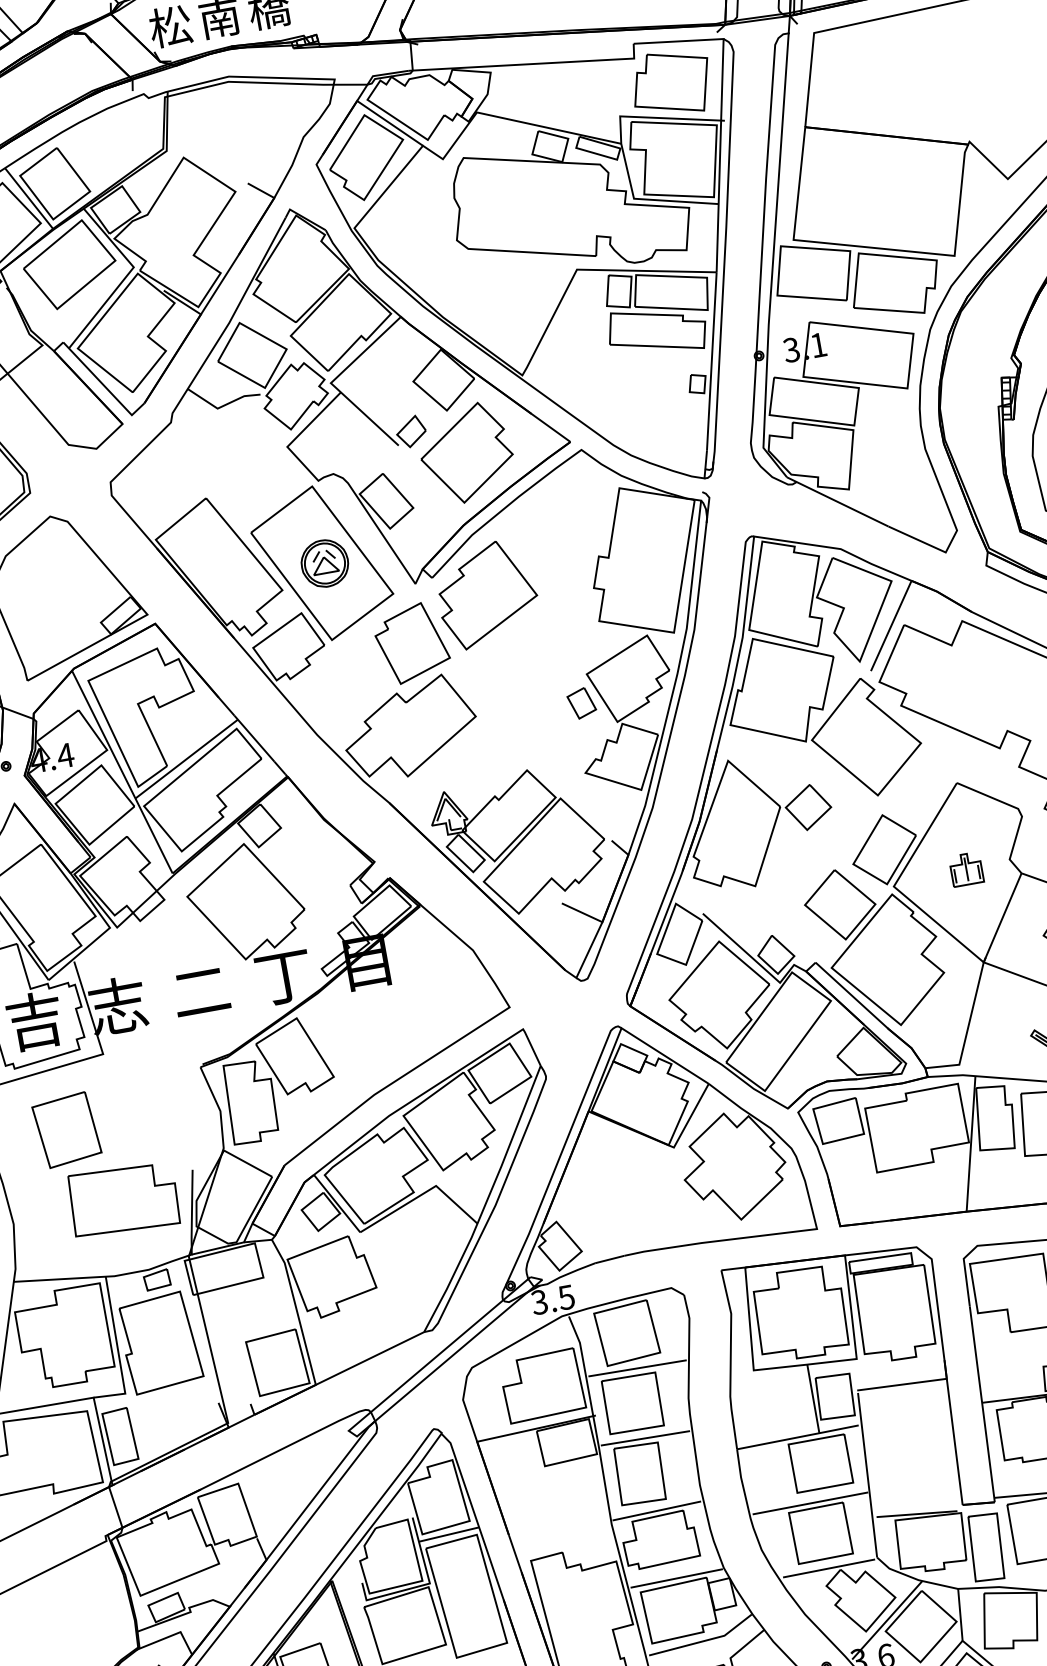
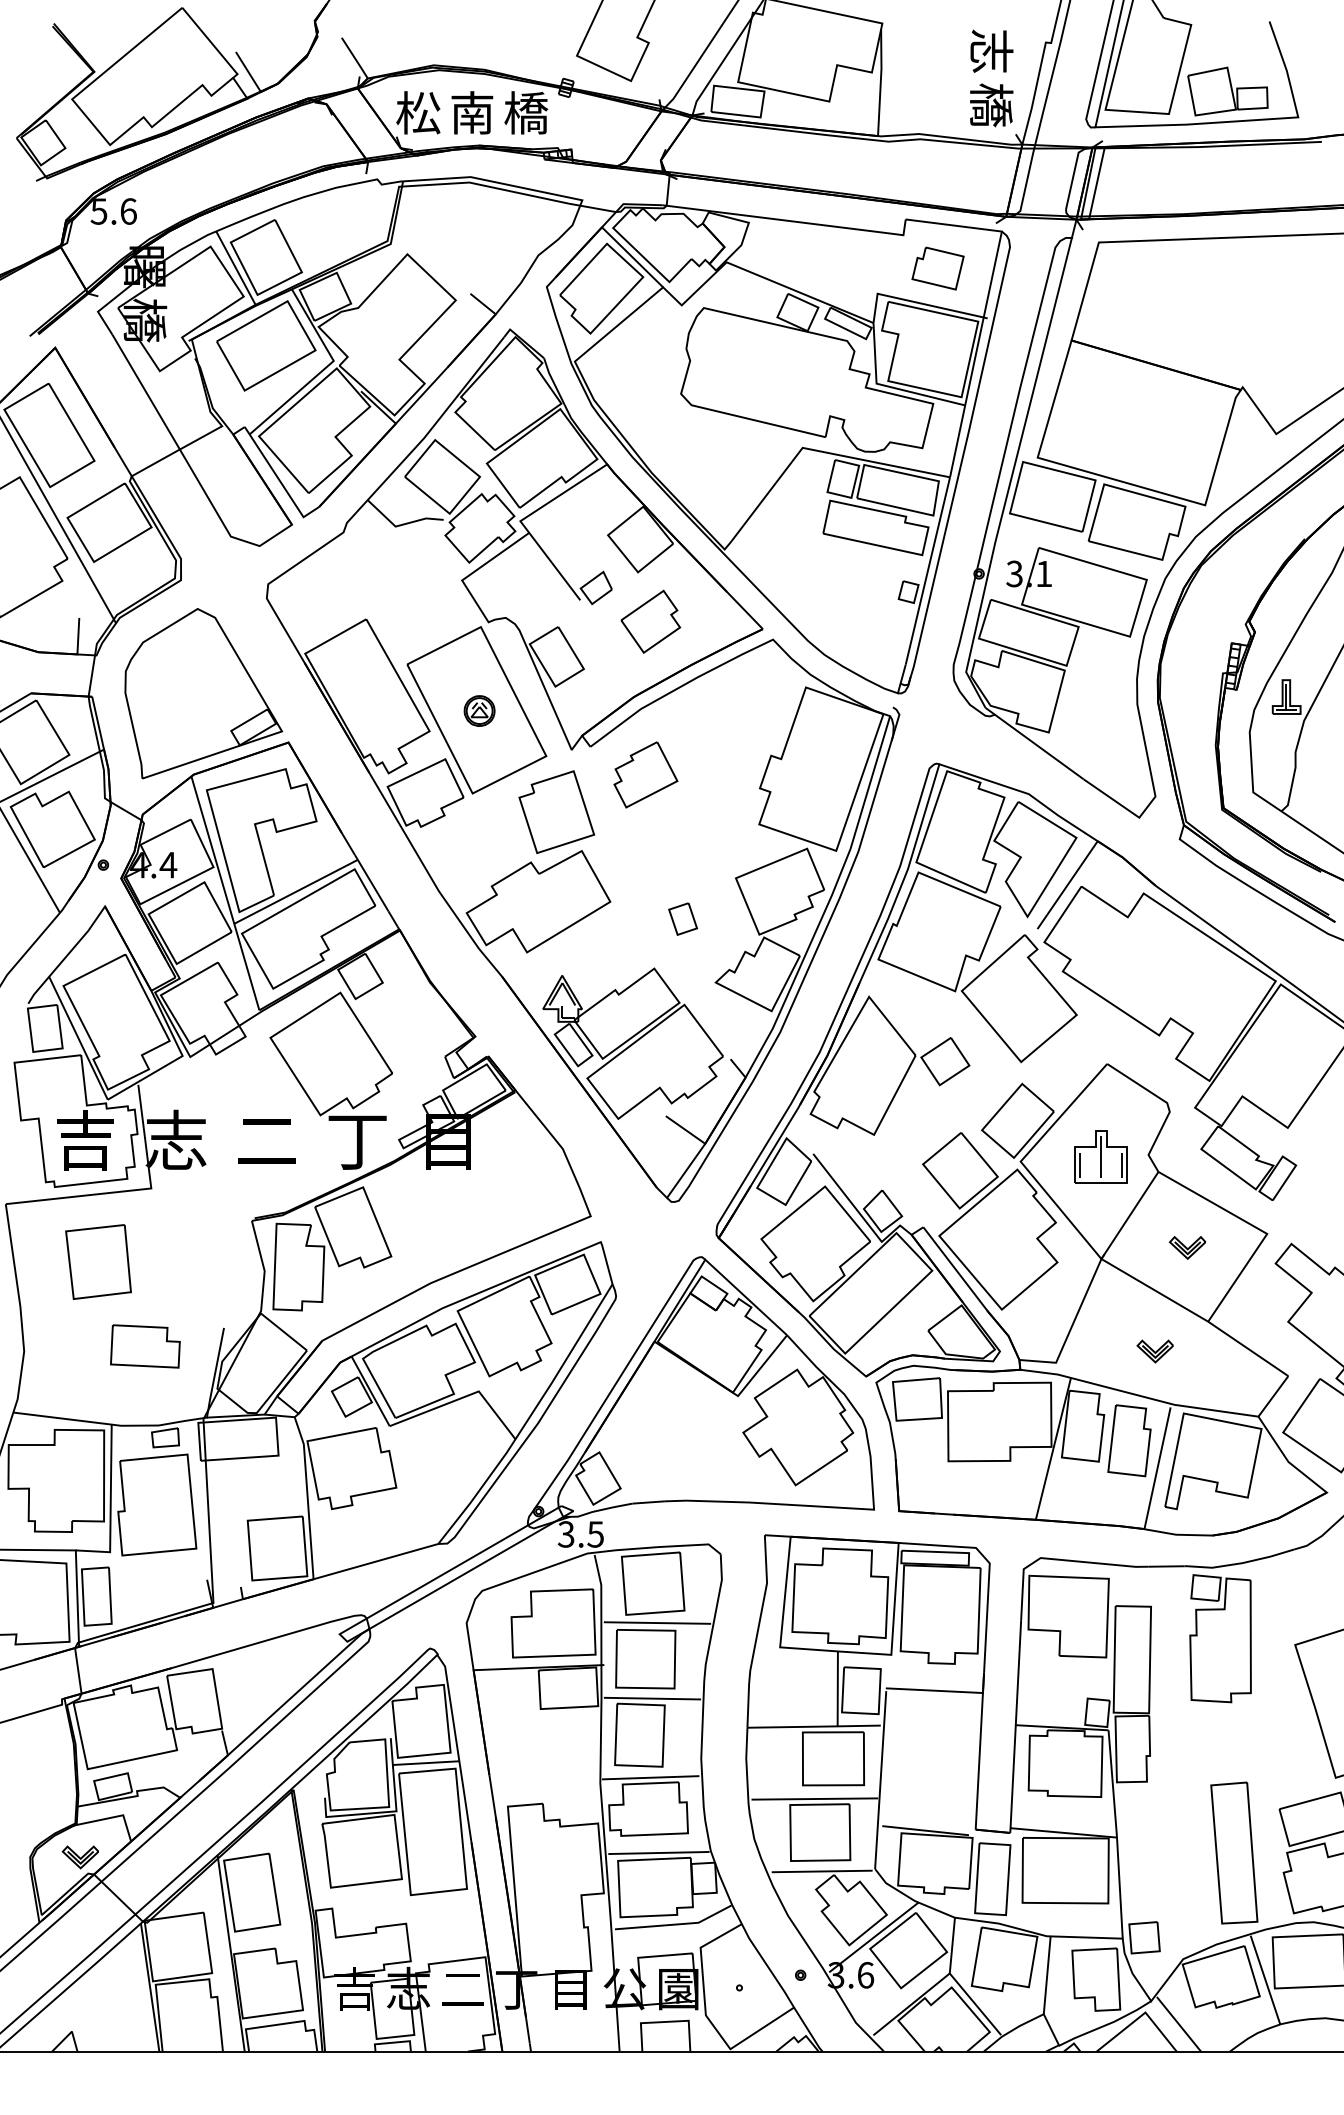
part: (670, 83) -> (937, 268), size x0.6
part: (466, 453) -> (650, 621), size x0.6
part: (324, 563) -> (479, 710), size x0.6
part: (487, 594) -> (645, 774), size x0.6
part: (582, 702) -> (683, 918), moved
part: (966, 869) -> (1100, 1157), size x1.6
part: (123, 1199) -> (145, 1346), size x0.6

